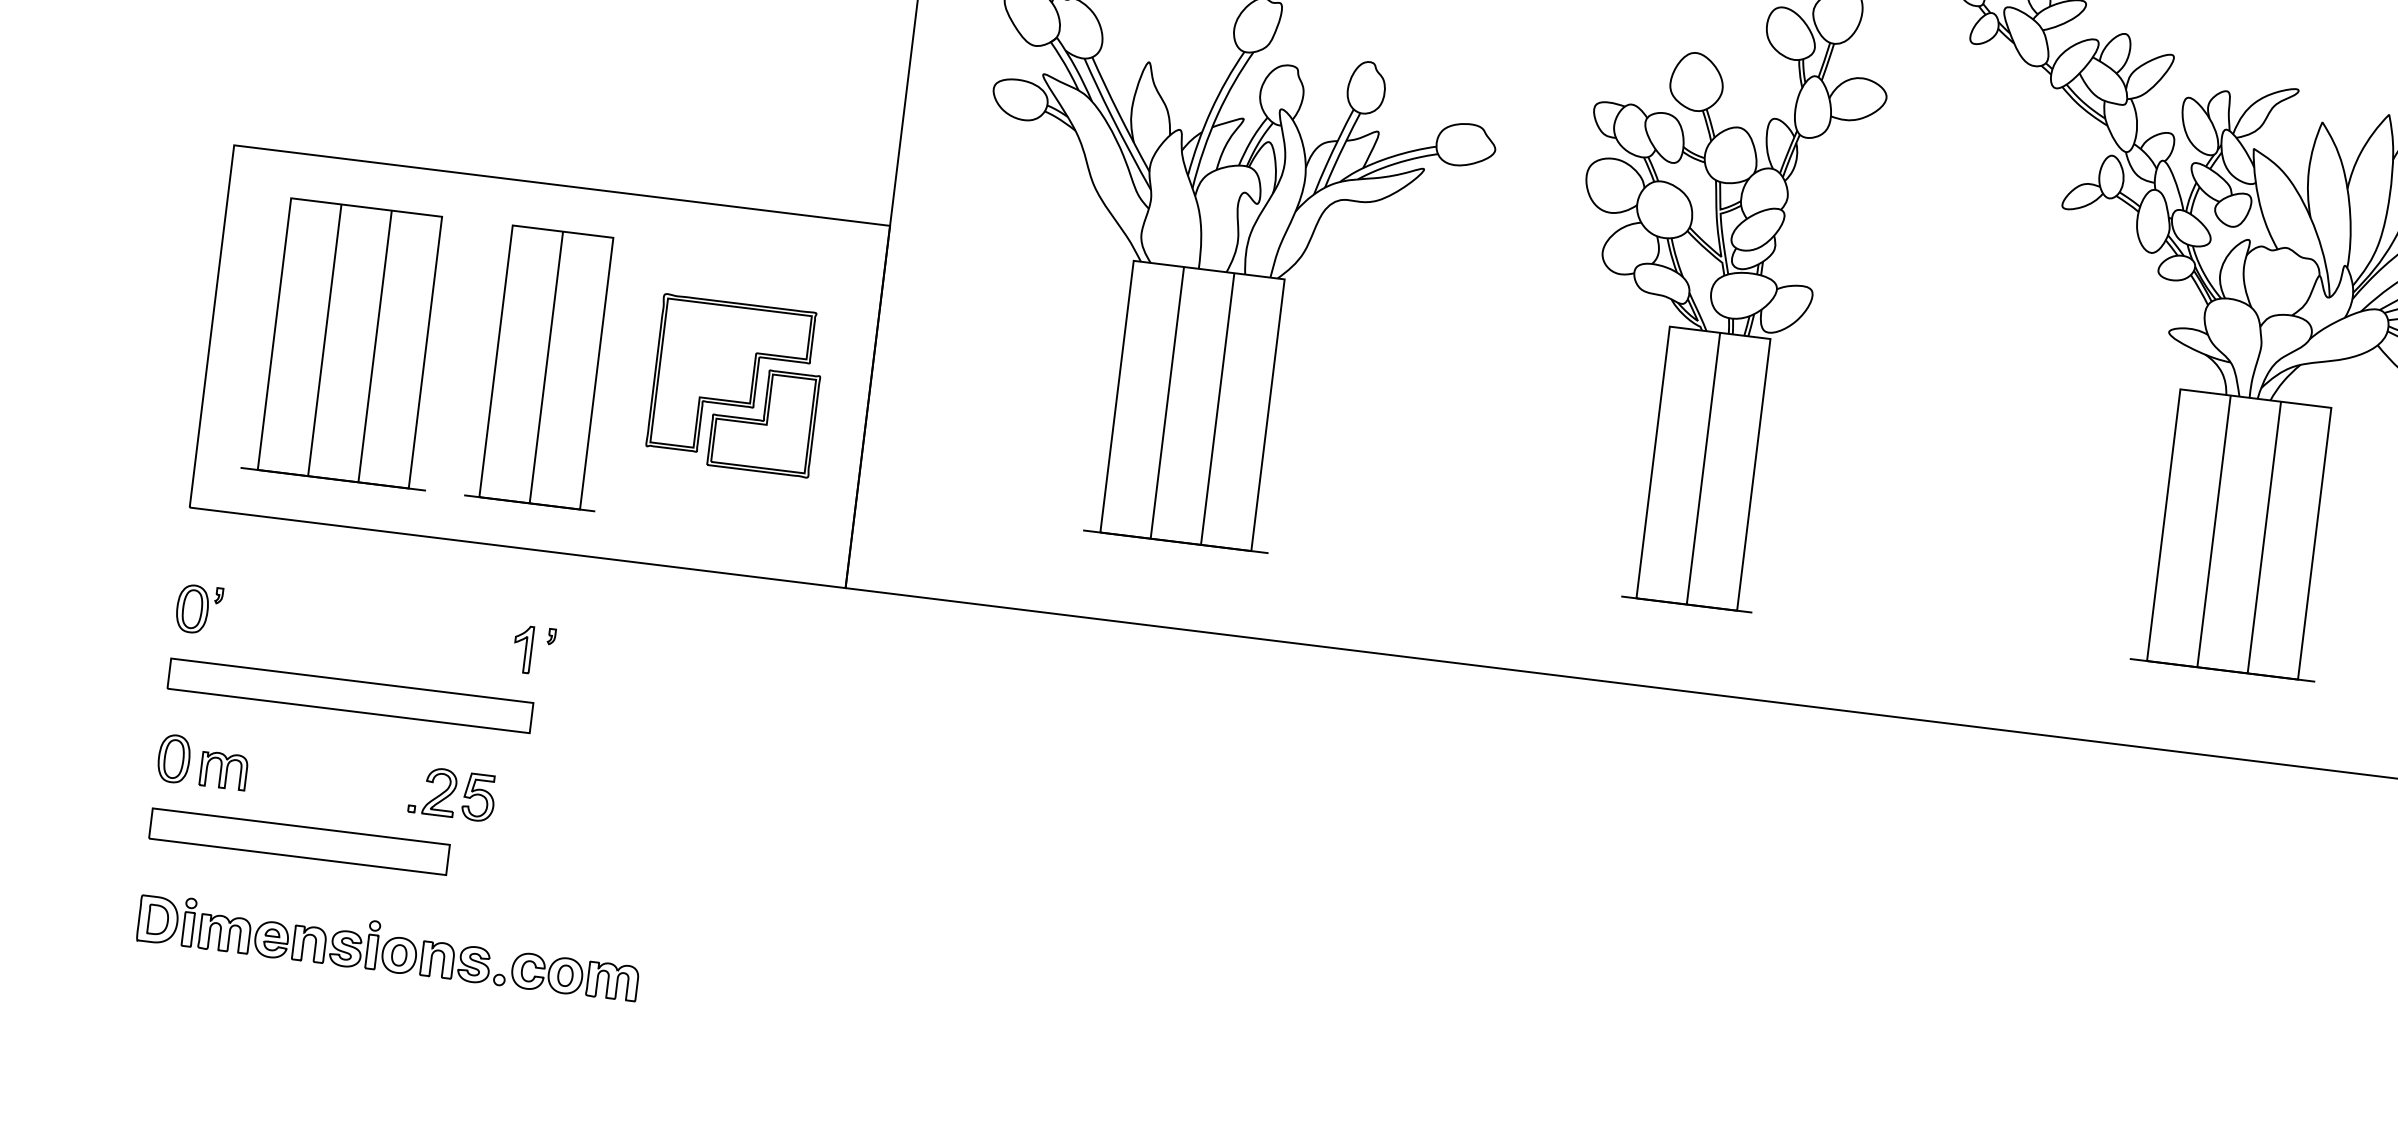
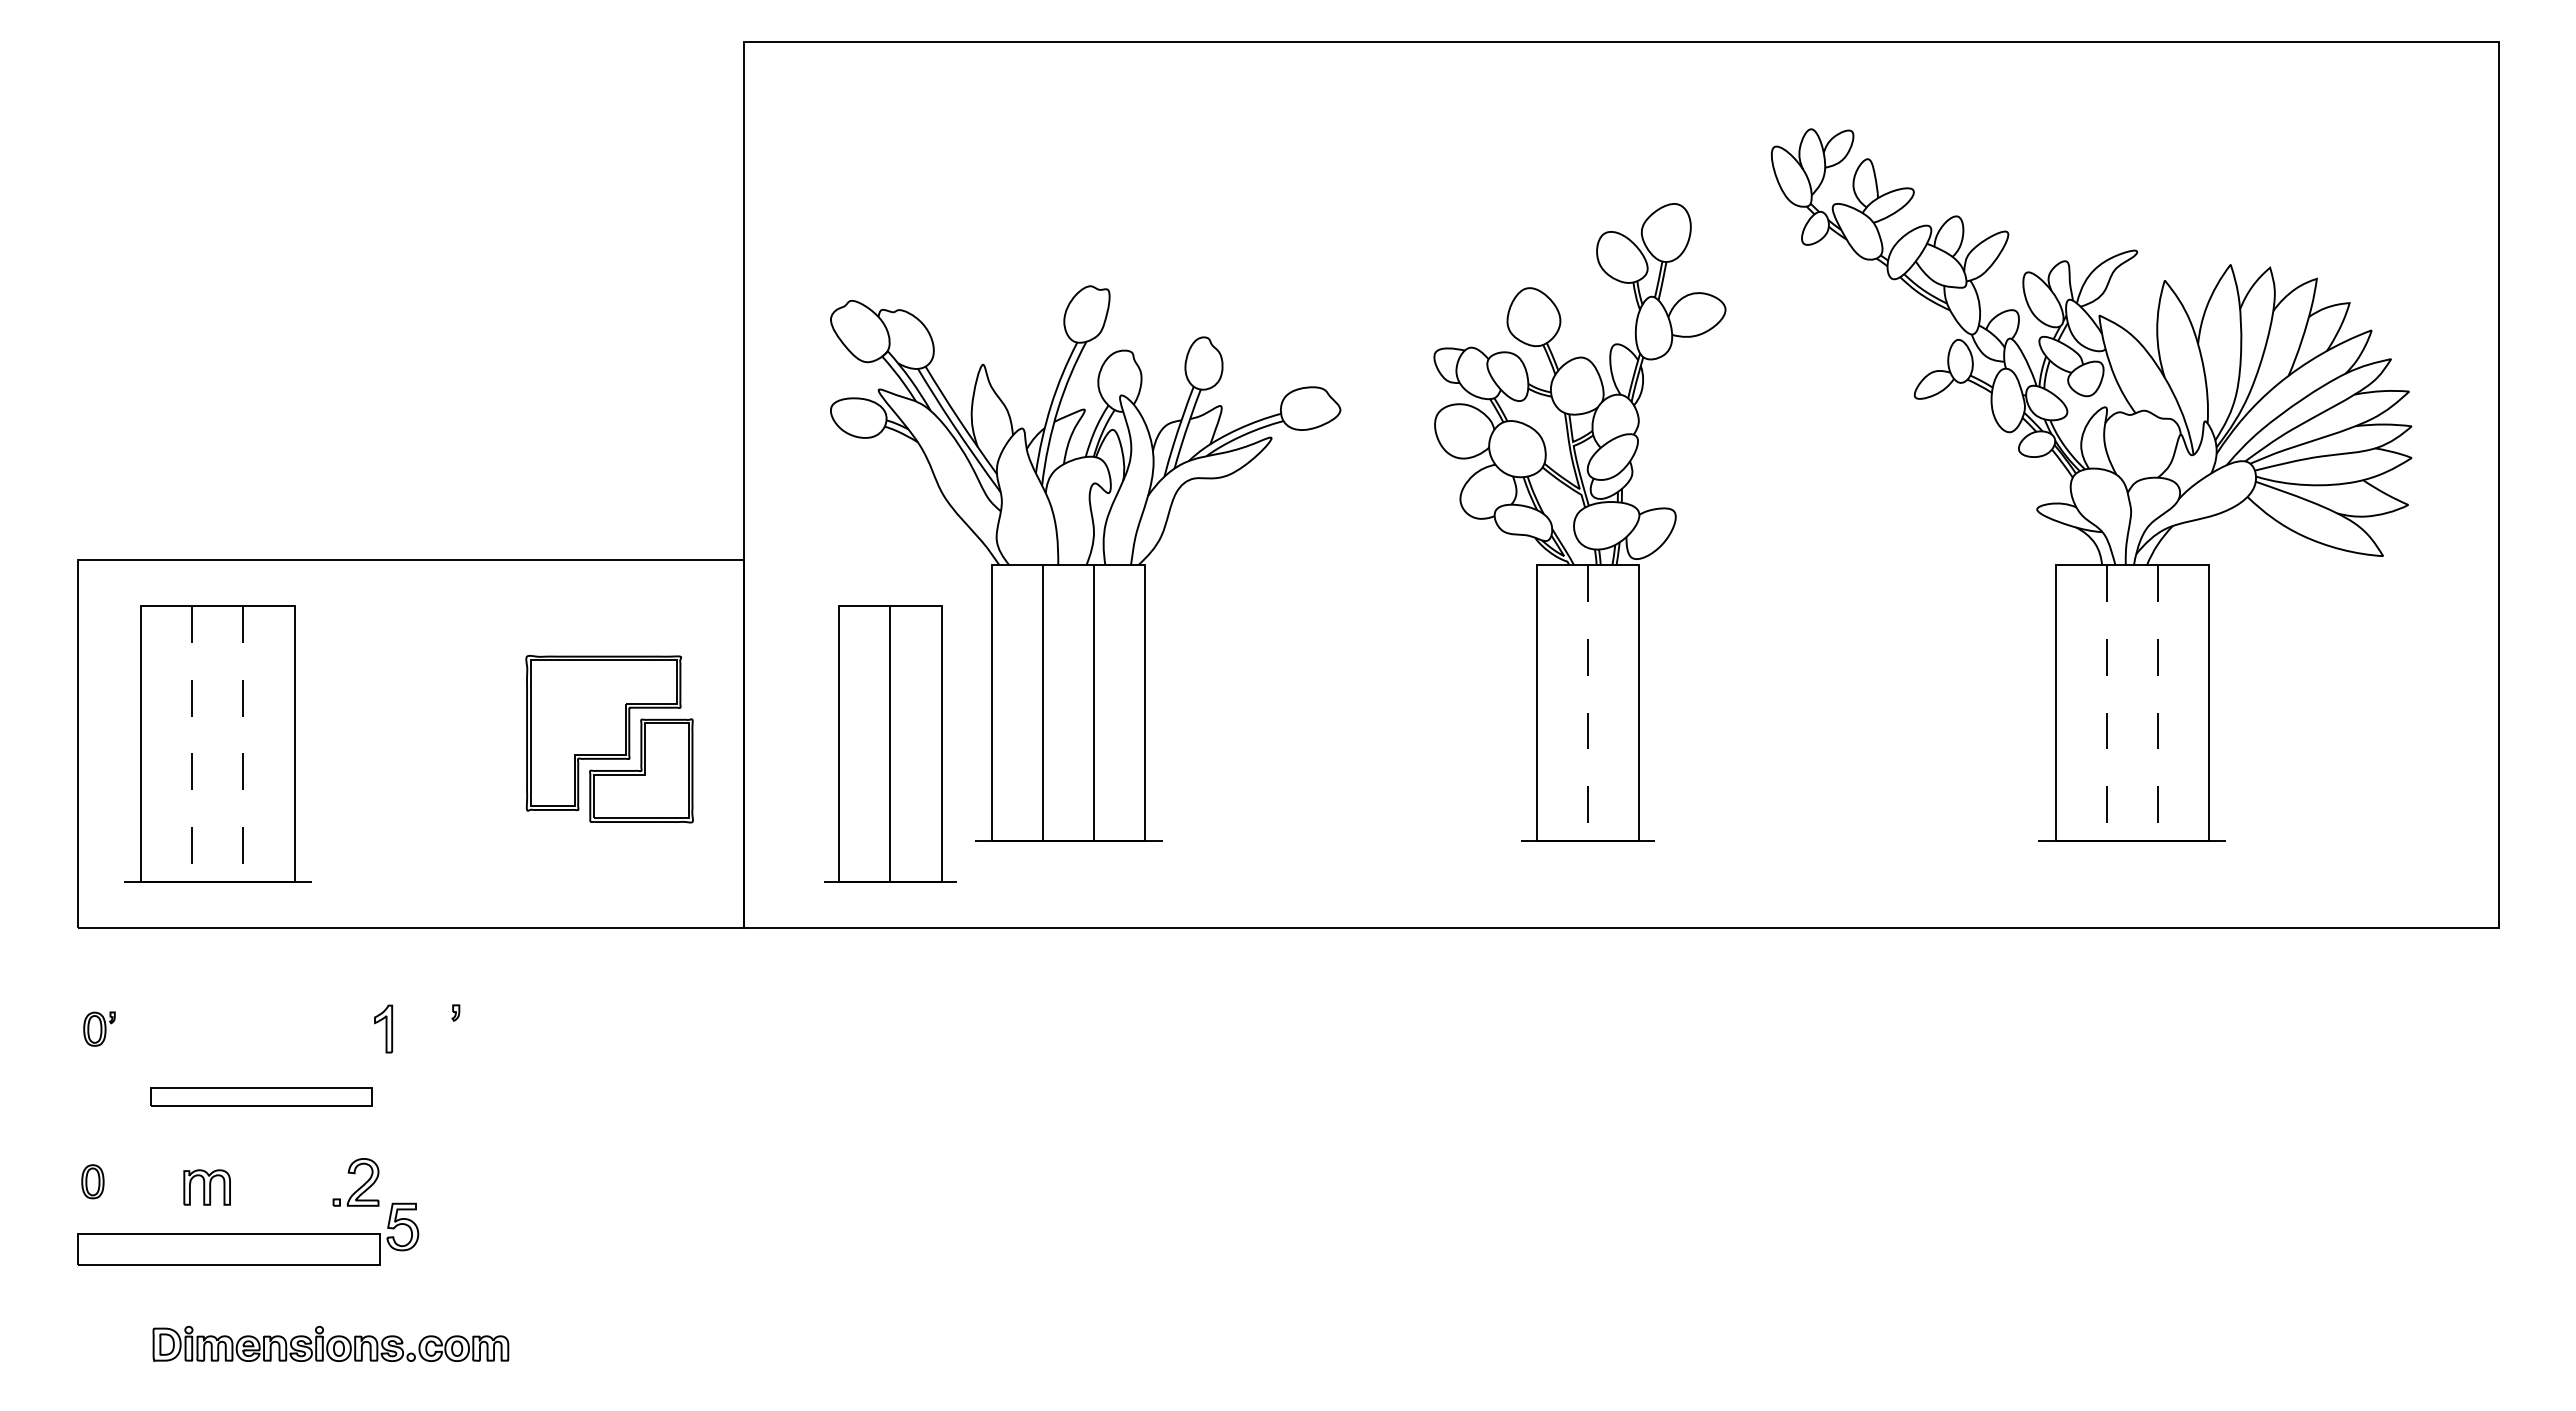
line: (324, 340) -> (192, 744), solid -> dashed
line: (375, 346) -> (243, 744), solid -> dashed
part: (546, 366) -> (890, 743), moved
line: (1703, 468) -> (1587, 703), solid -> dashed
line: (2213, 531) -> (2106, 703), solid -> dashed
line: (2264, 537) -> (2157, 703), solid -> dashed
part: (199, 608) -> (99, 1028), size x0.7
part: (522, 648) -> (383, 1028), moved
part: (350, 695) -> (261, 1096), size x0.6
part: (173, 758) -> (92, 1181), size x0.7
part: (223, 770) -> (206, 1187), moved
part: (478, 797) -> (402, 1226), moved
part: (388, 946) -> (330, 1343), size x0.7

